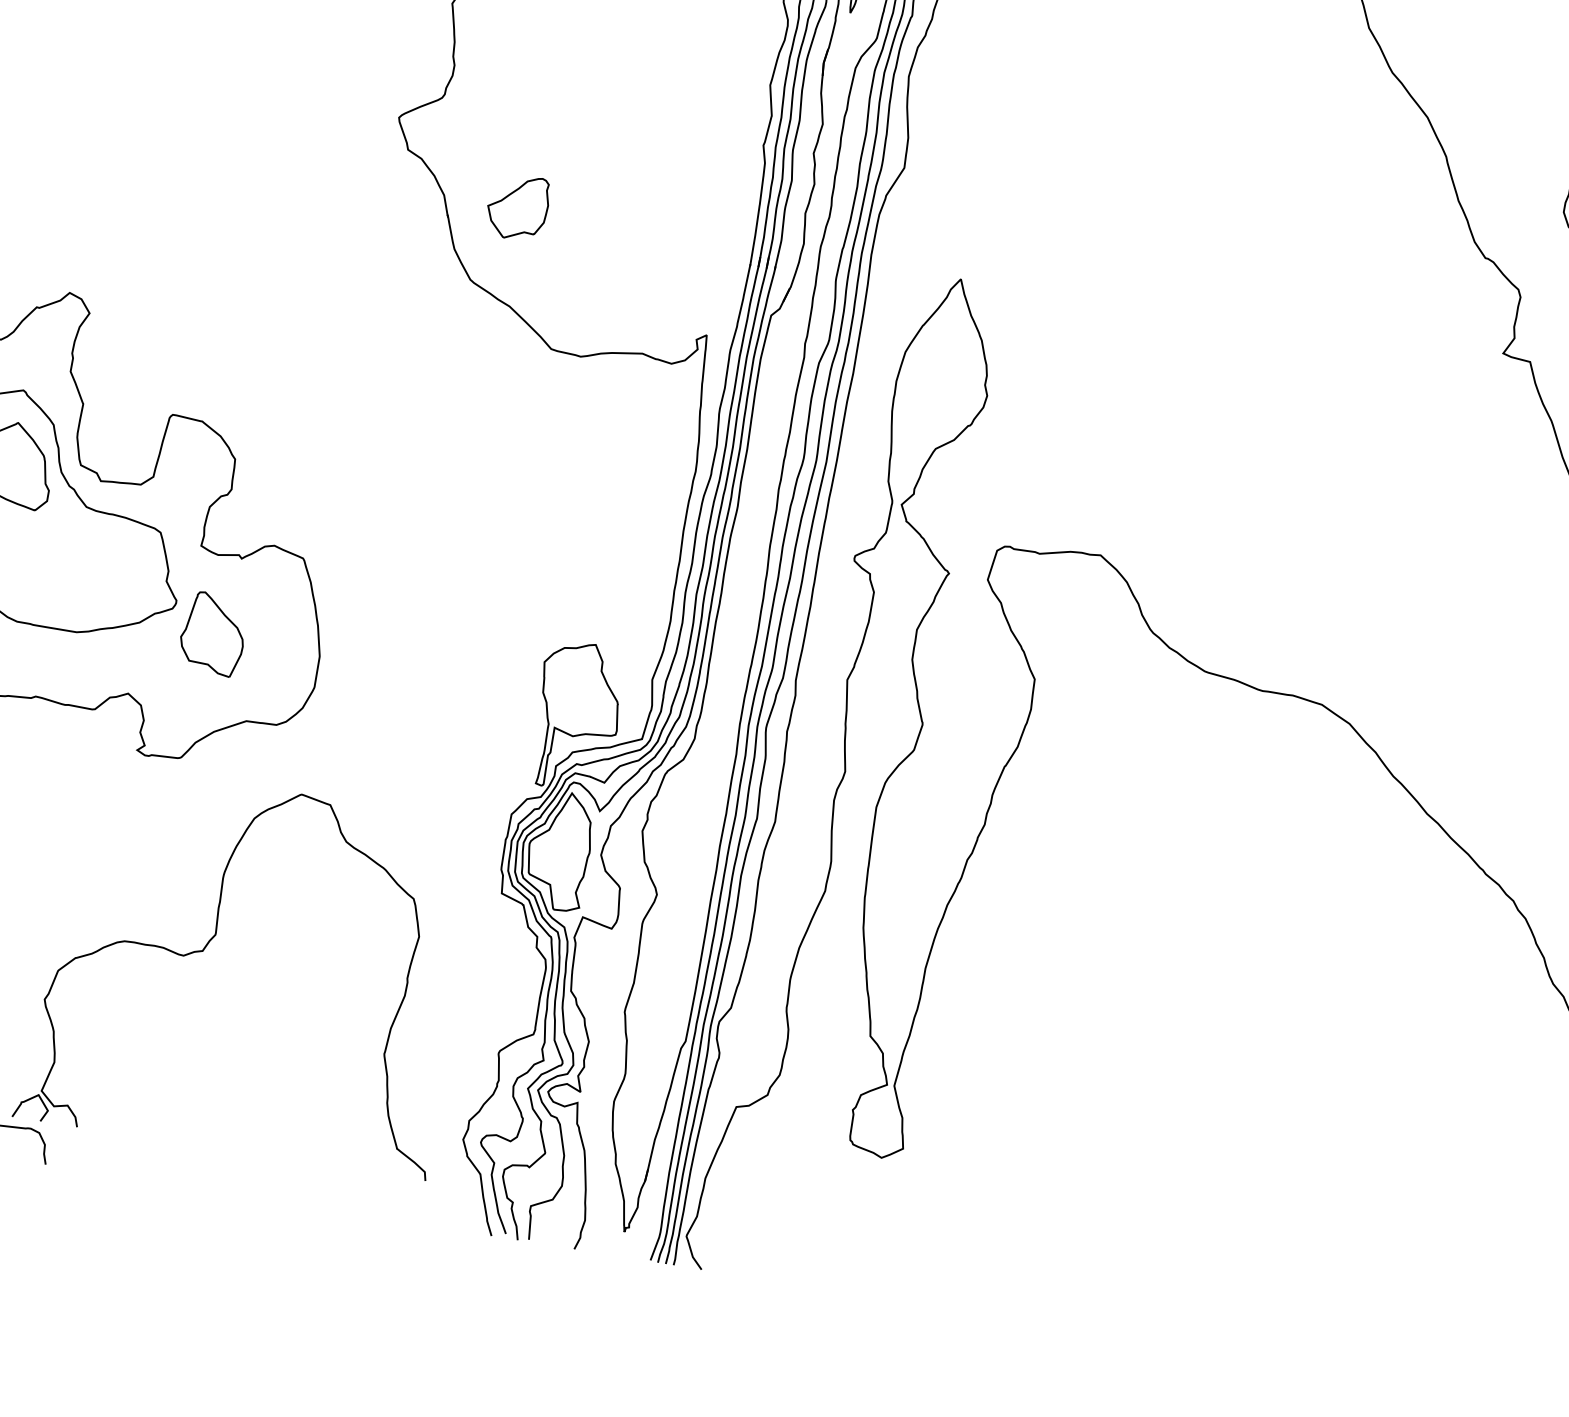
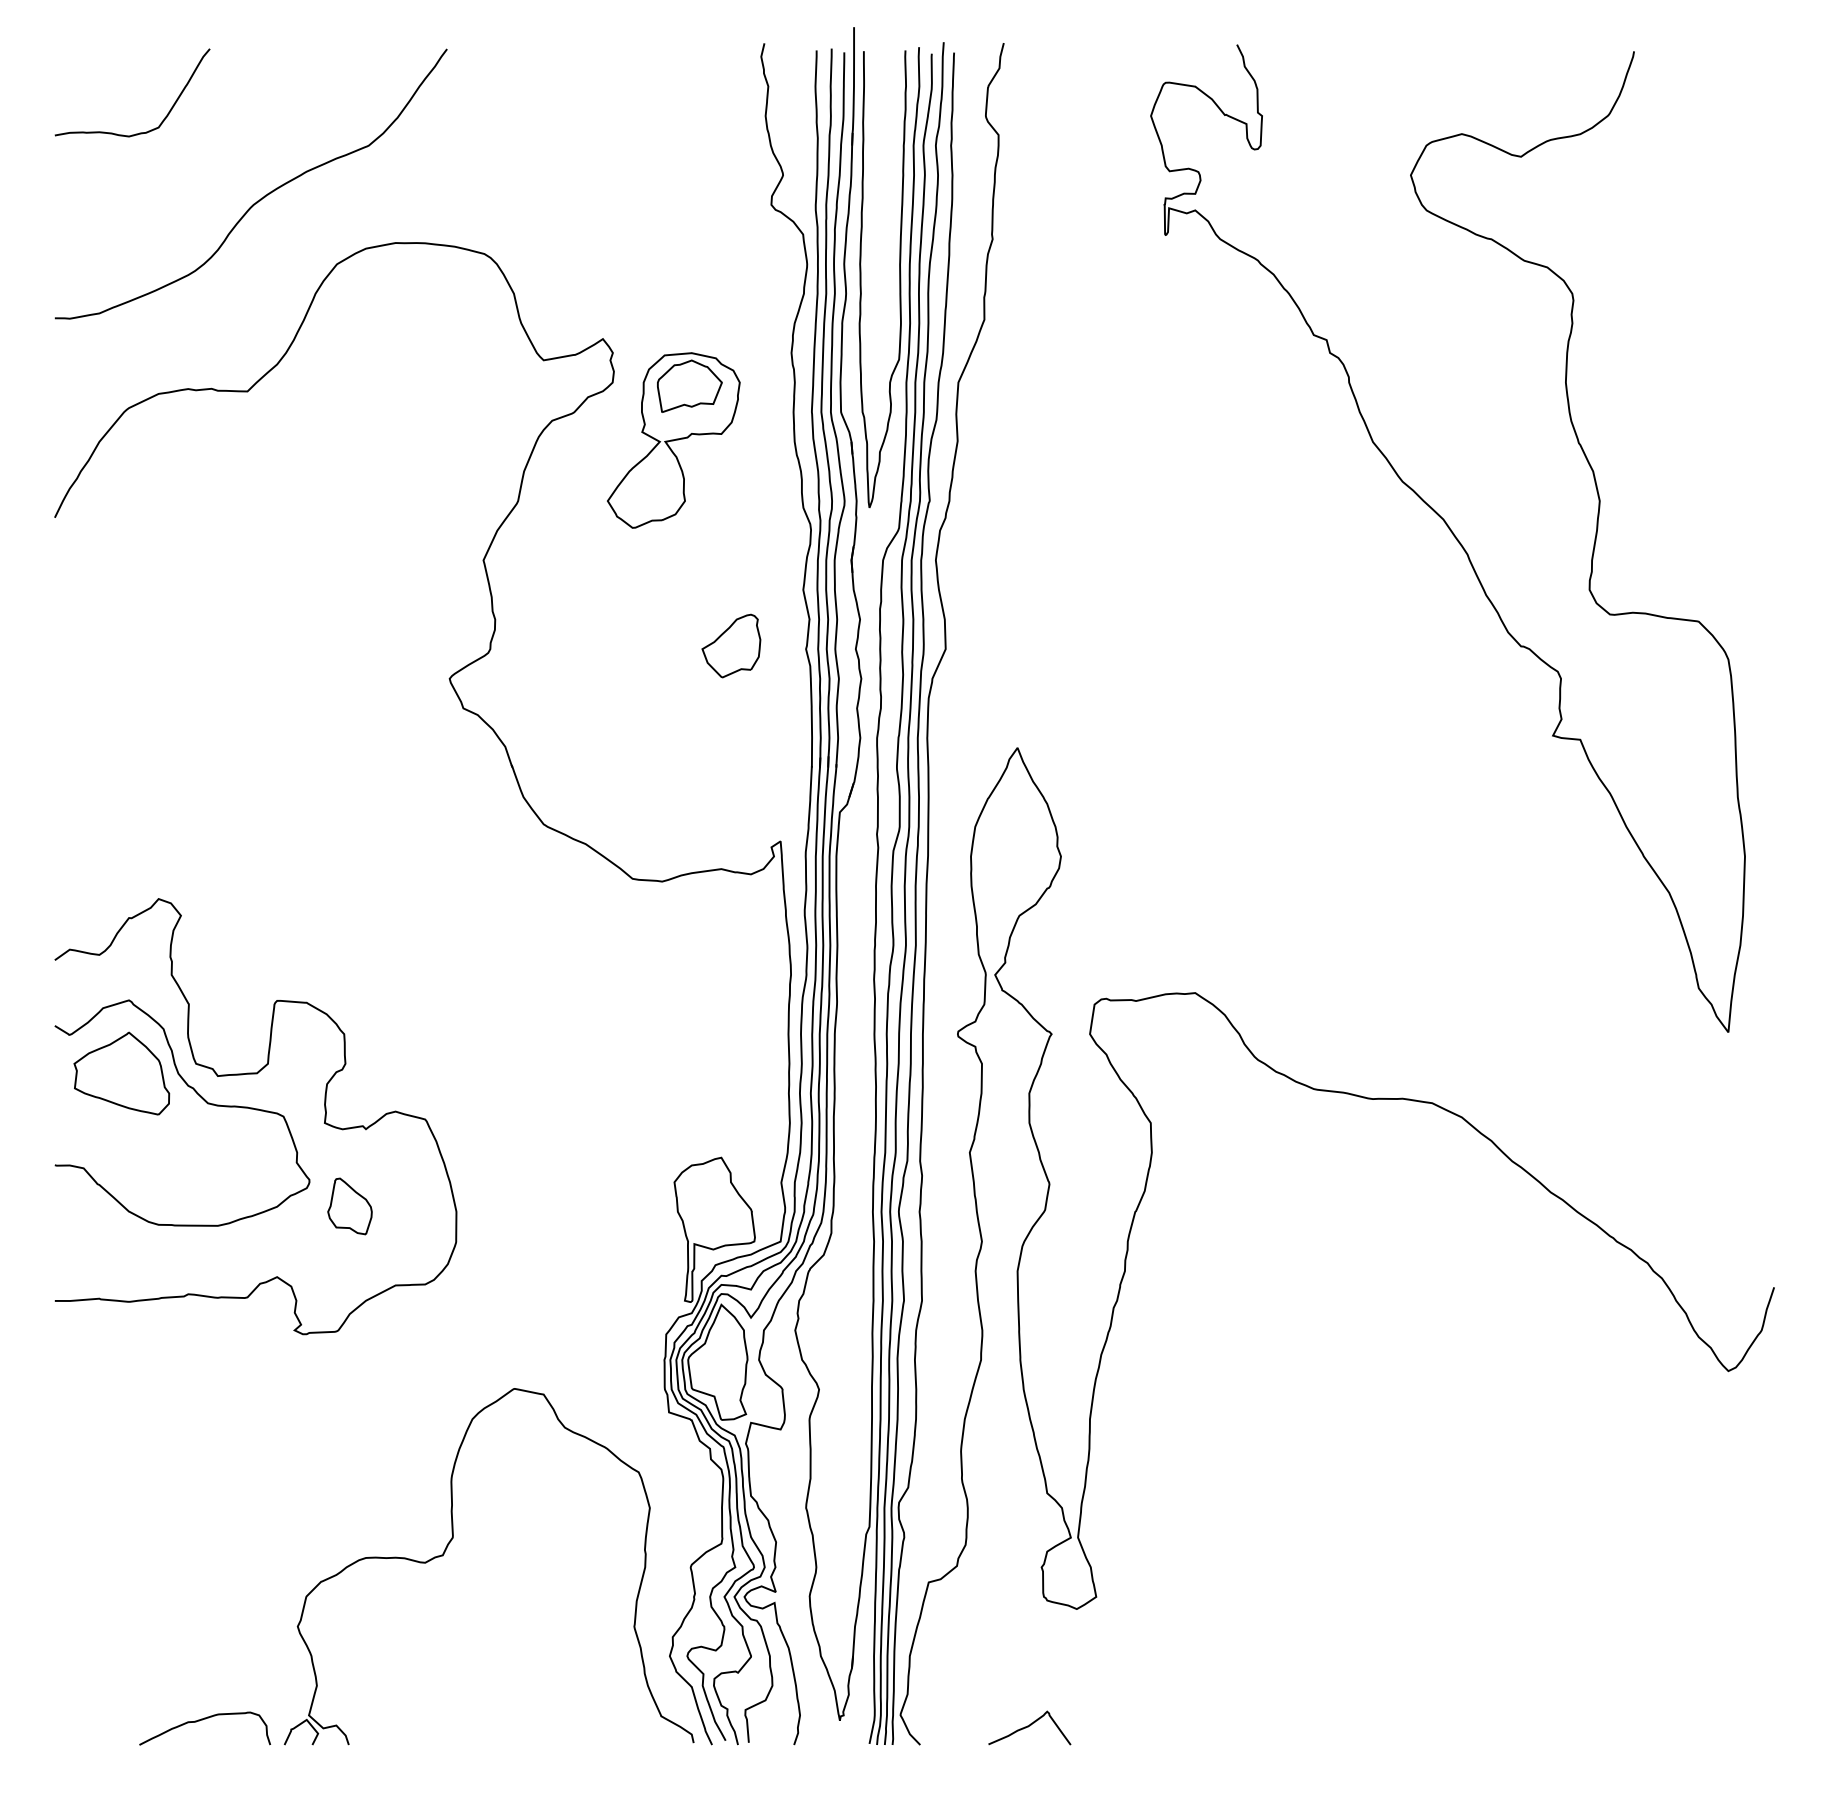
part: (518, 206) -> (731, 645), moved
part: (212, 634) -> (349, 1206), size x0.71
part: (213, 938) -> (451, 1541), moved
curve: (814, 1268) -> (1029, 1726), added

